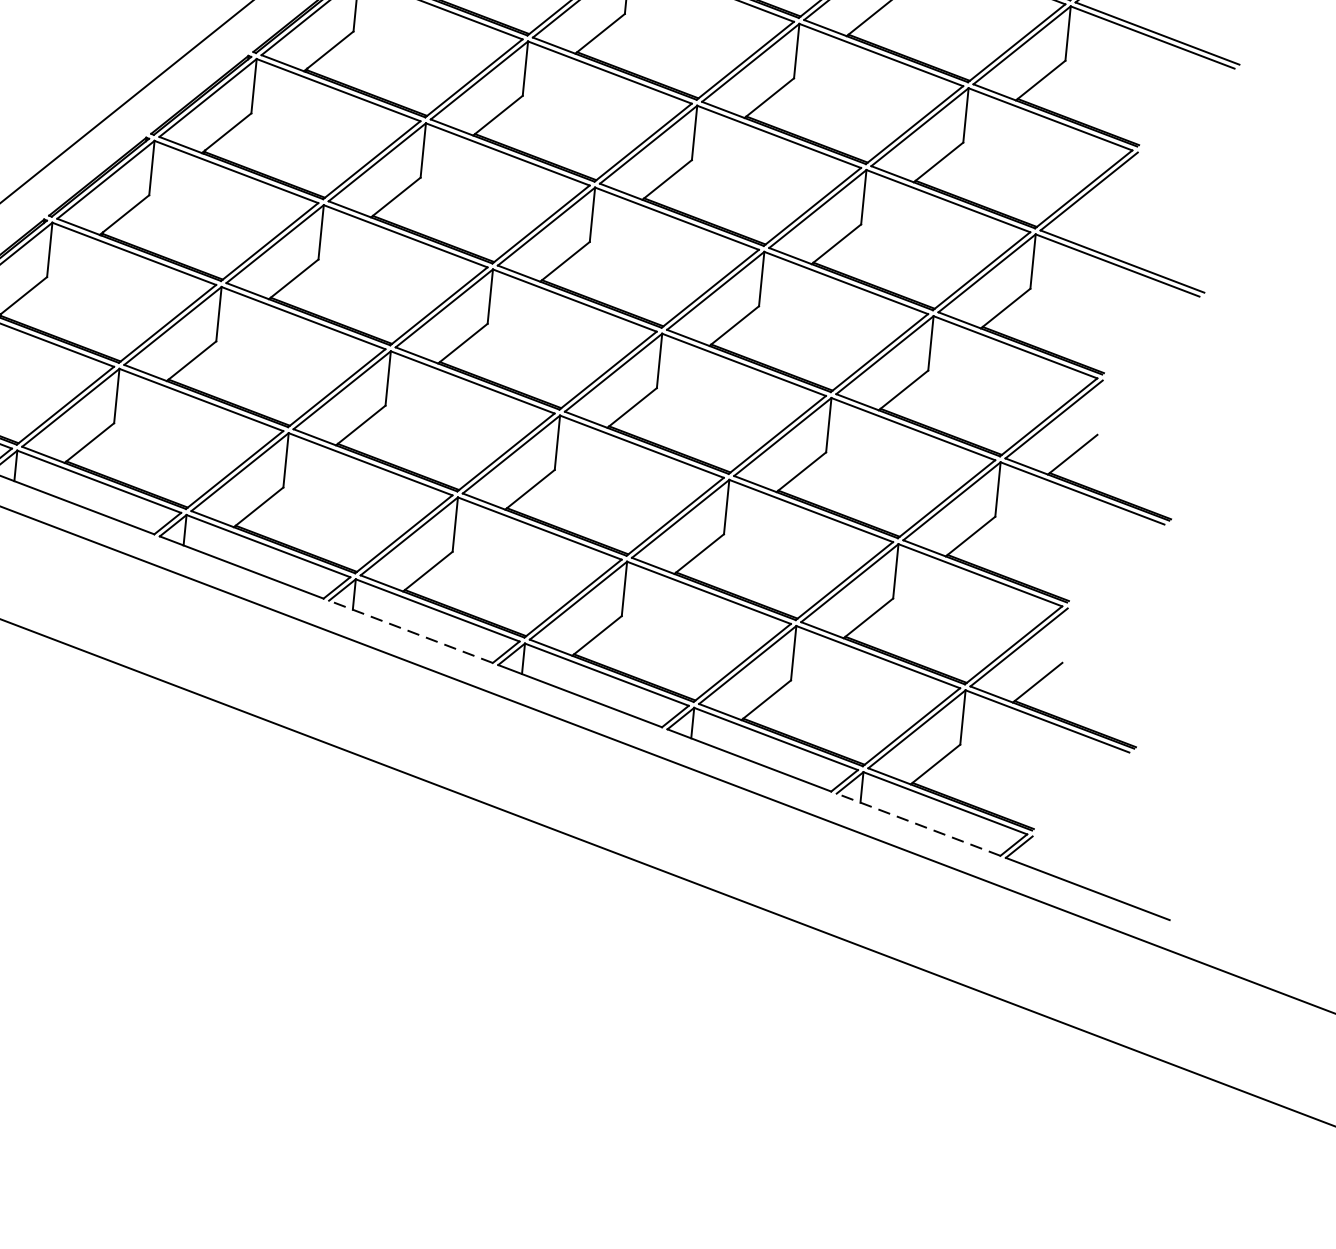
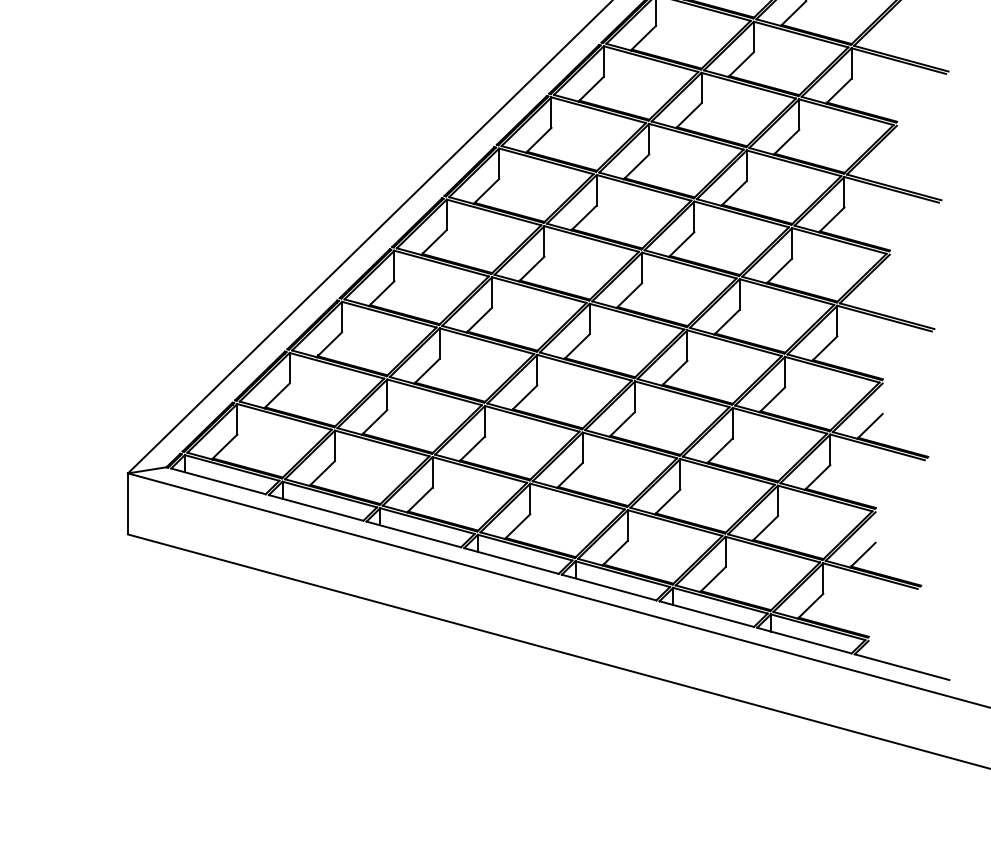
line: (410, 632) -> (511, 561), dashed -> solid
line: (918, 824) -> (804, 640), dashed -> solid

